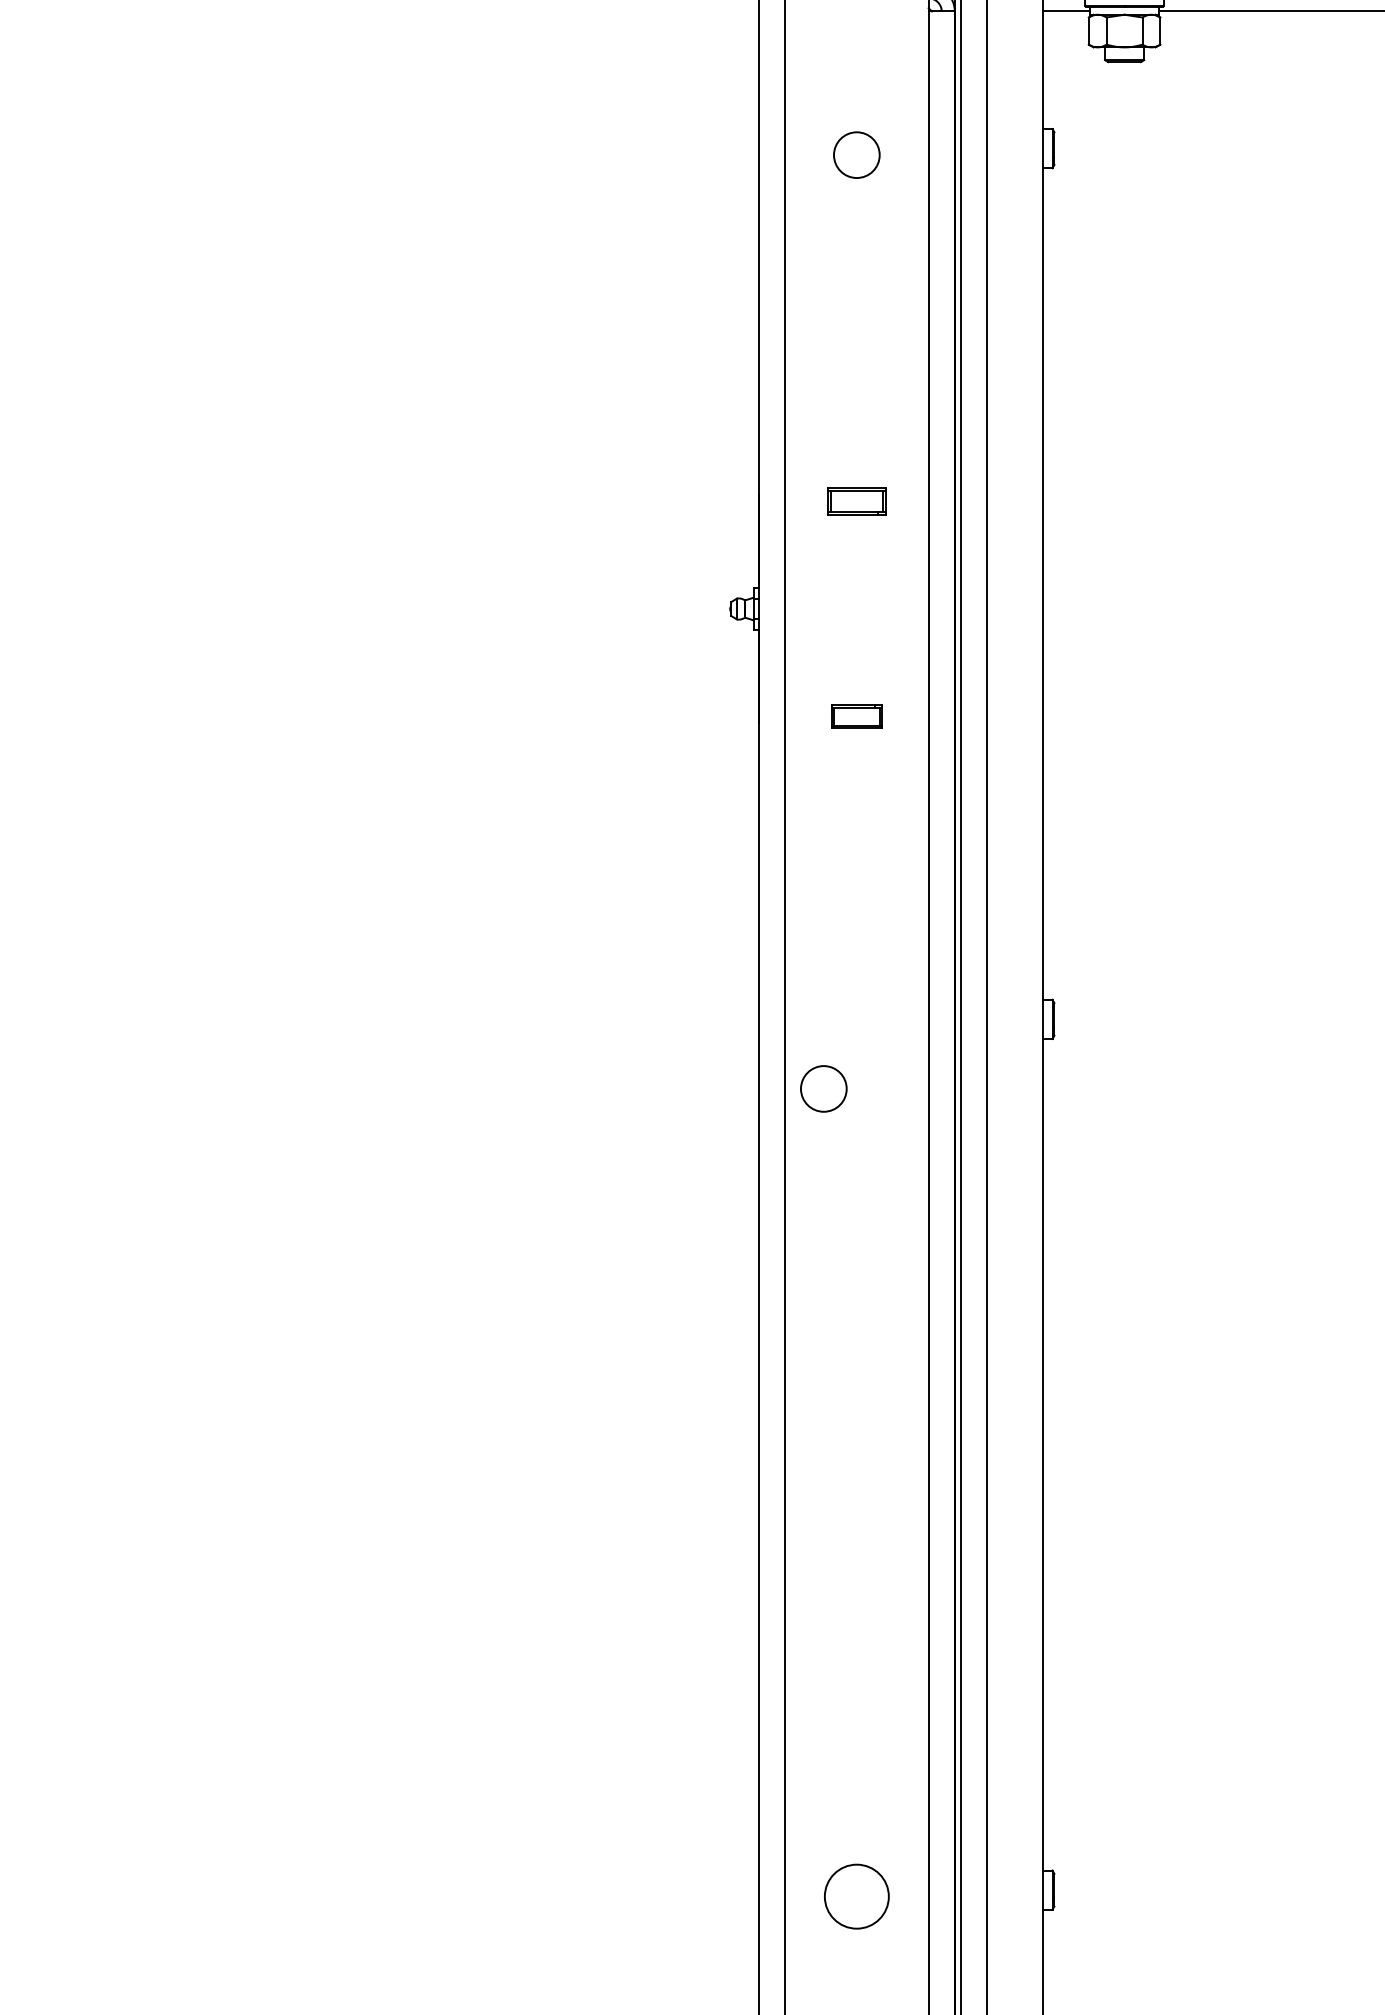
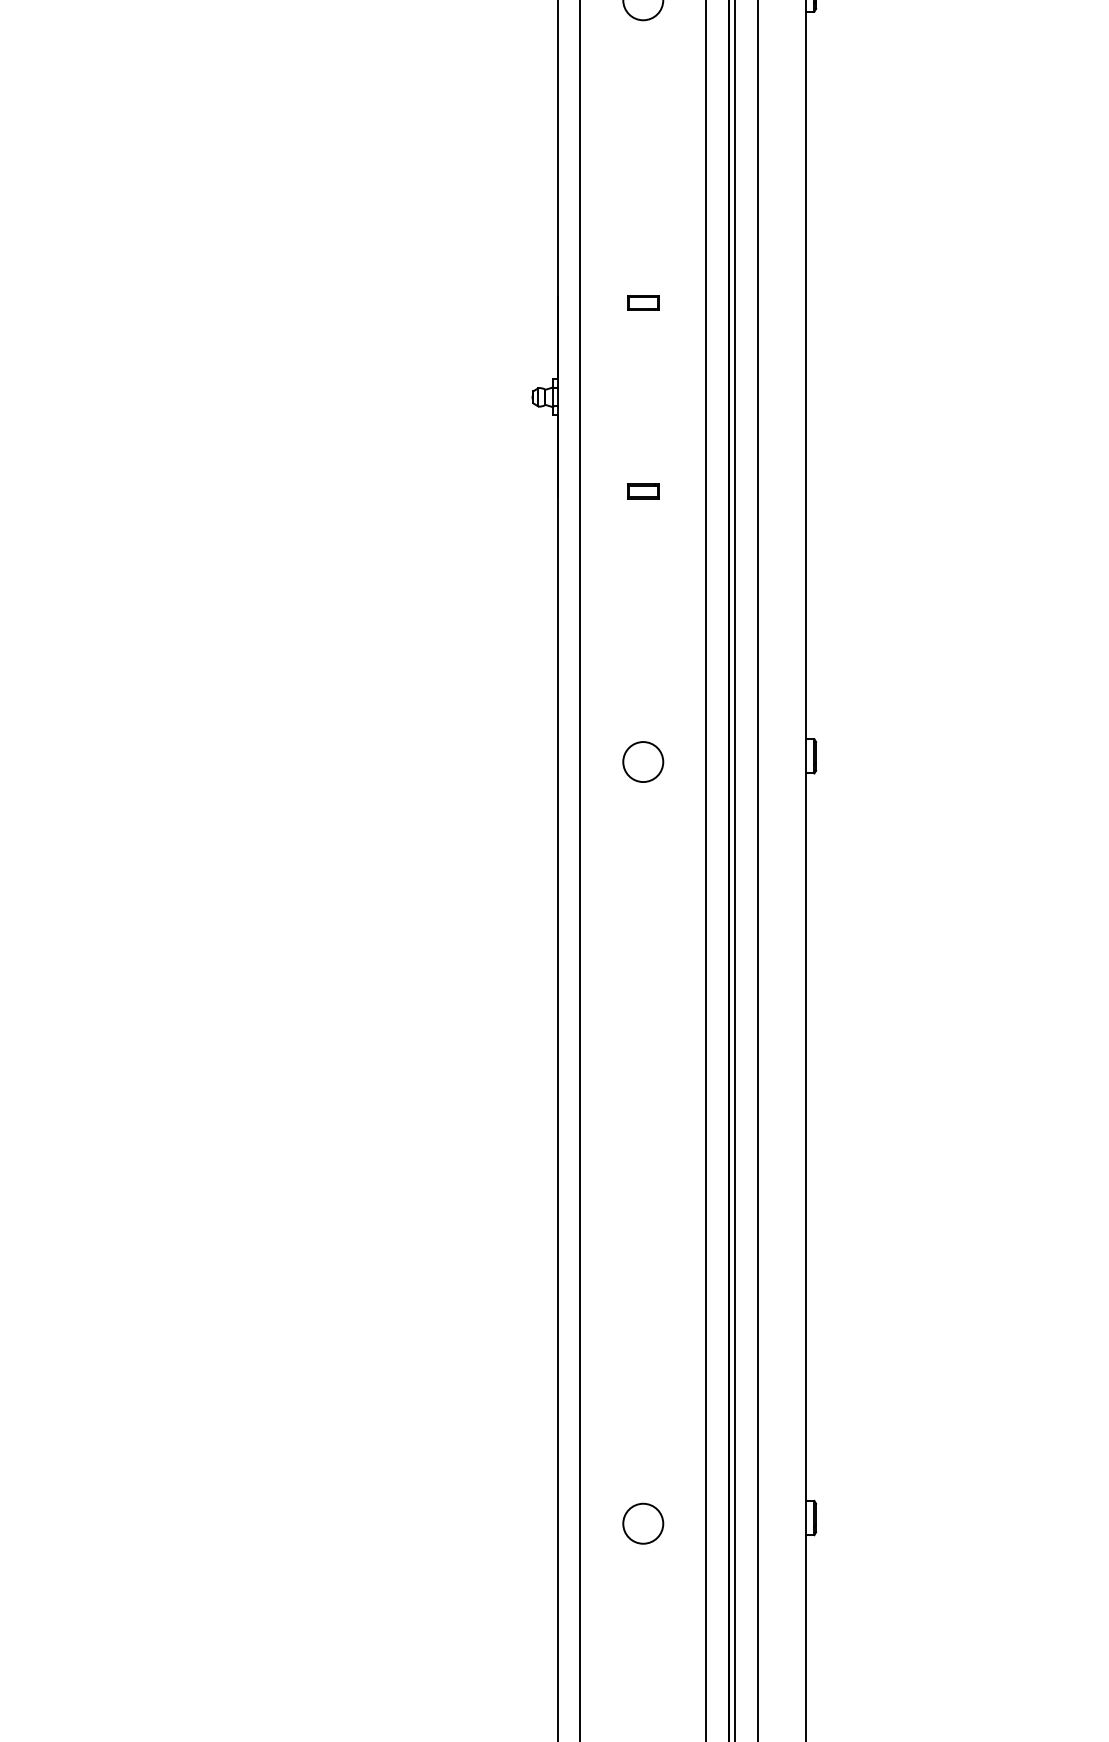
part: (856, 500) -> (642, 302), size x0.62
part: (856, 716) -> (642, 491), size x0.71
circle: (823, 1088) -> (642, 761), moved
circle: (856, 1896) -> (642, 1523), size x0.71

